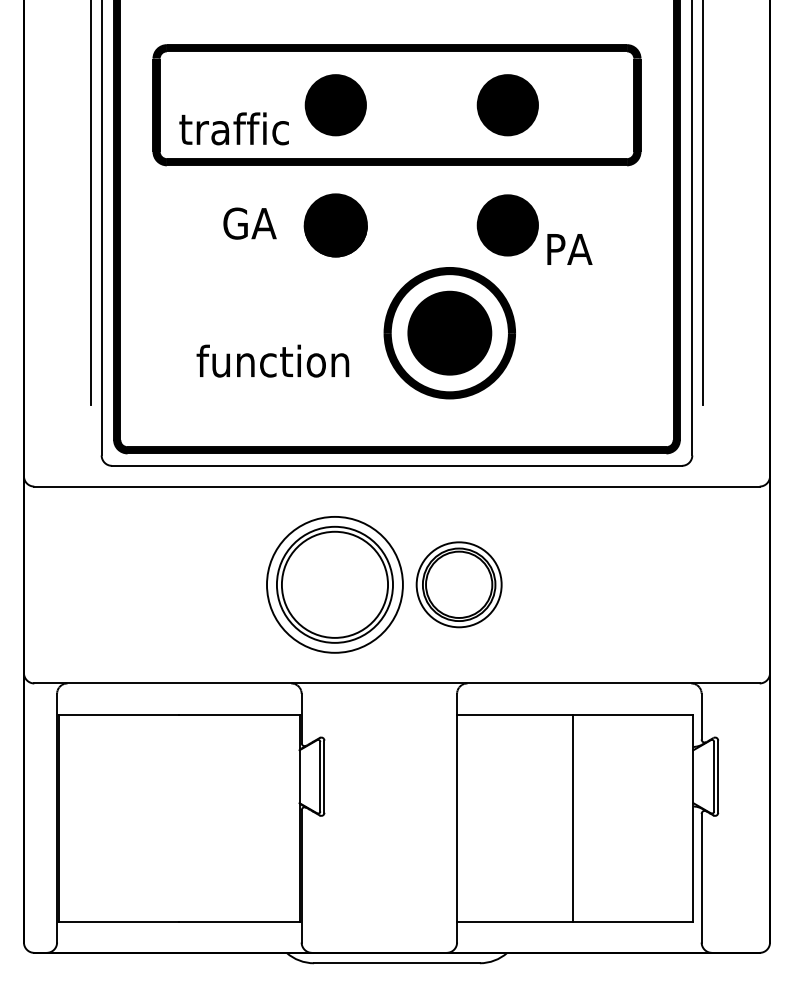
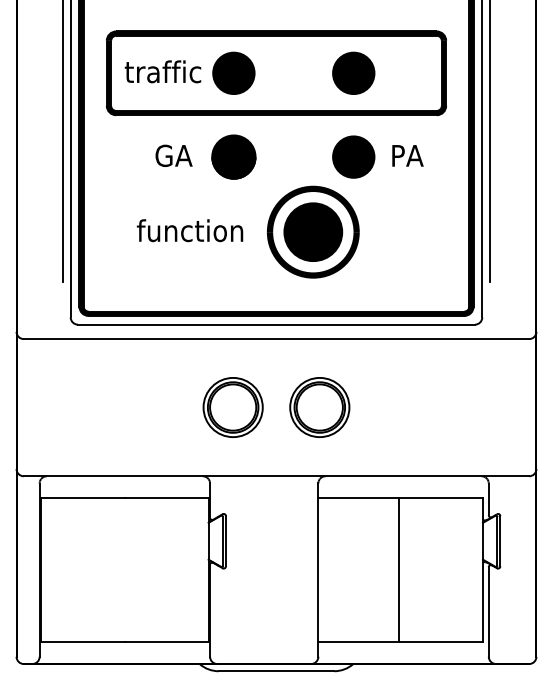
text: (233, 128) -> (162, 71), moved
text: (569, 248) -> (407, 155), moved
text: (272, 360) -> (189, 230), moved
part: (333, 584) -> (232, 407), size x0.62

